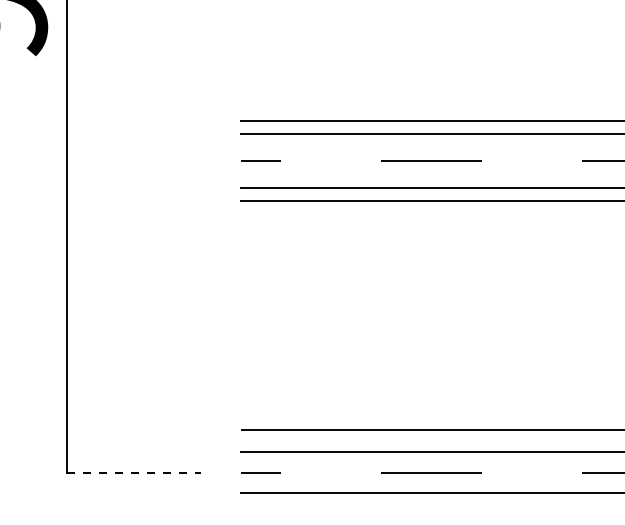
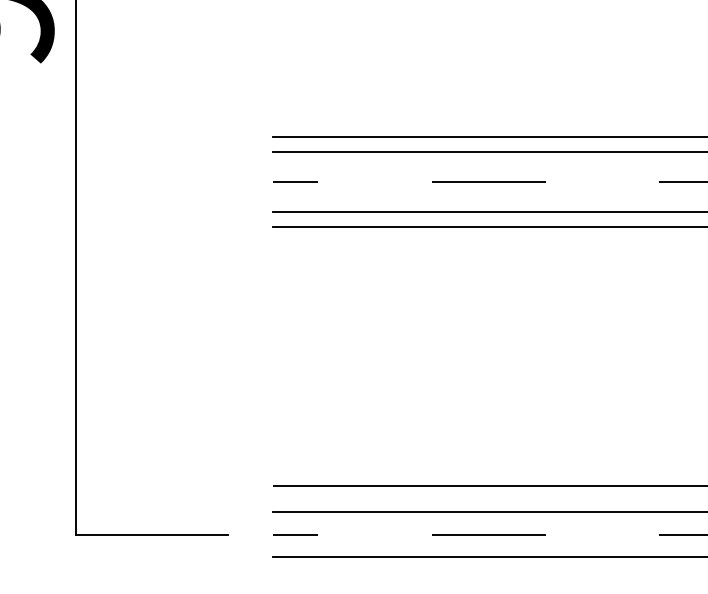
line: (133, 472) -> (151, 534), dashed -> solid

